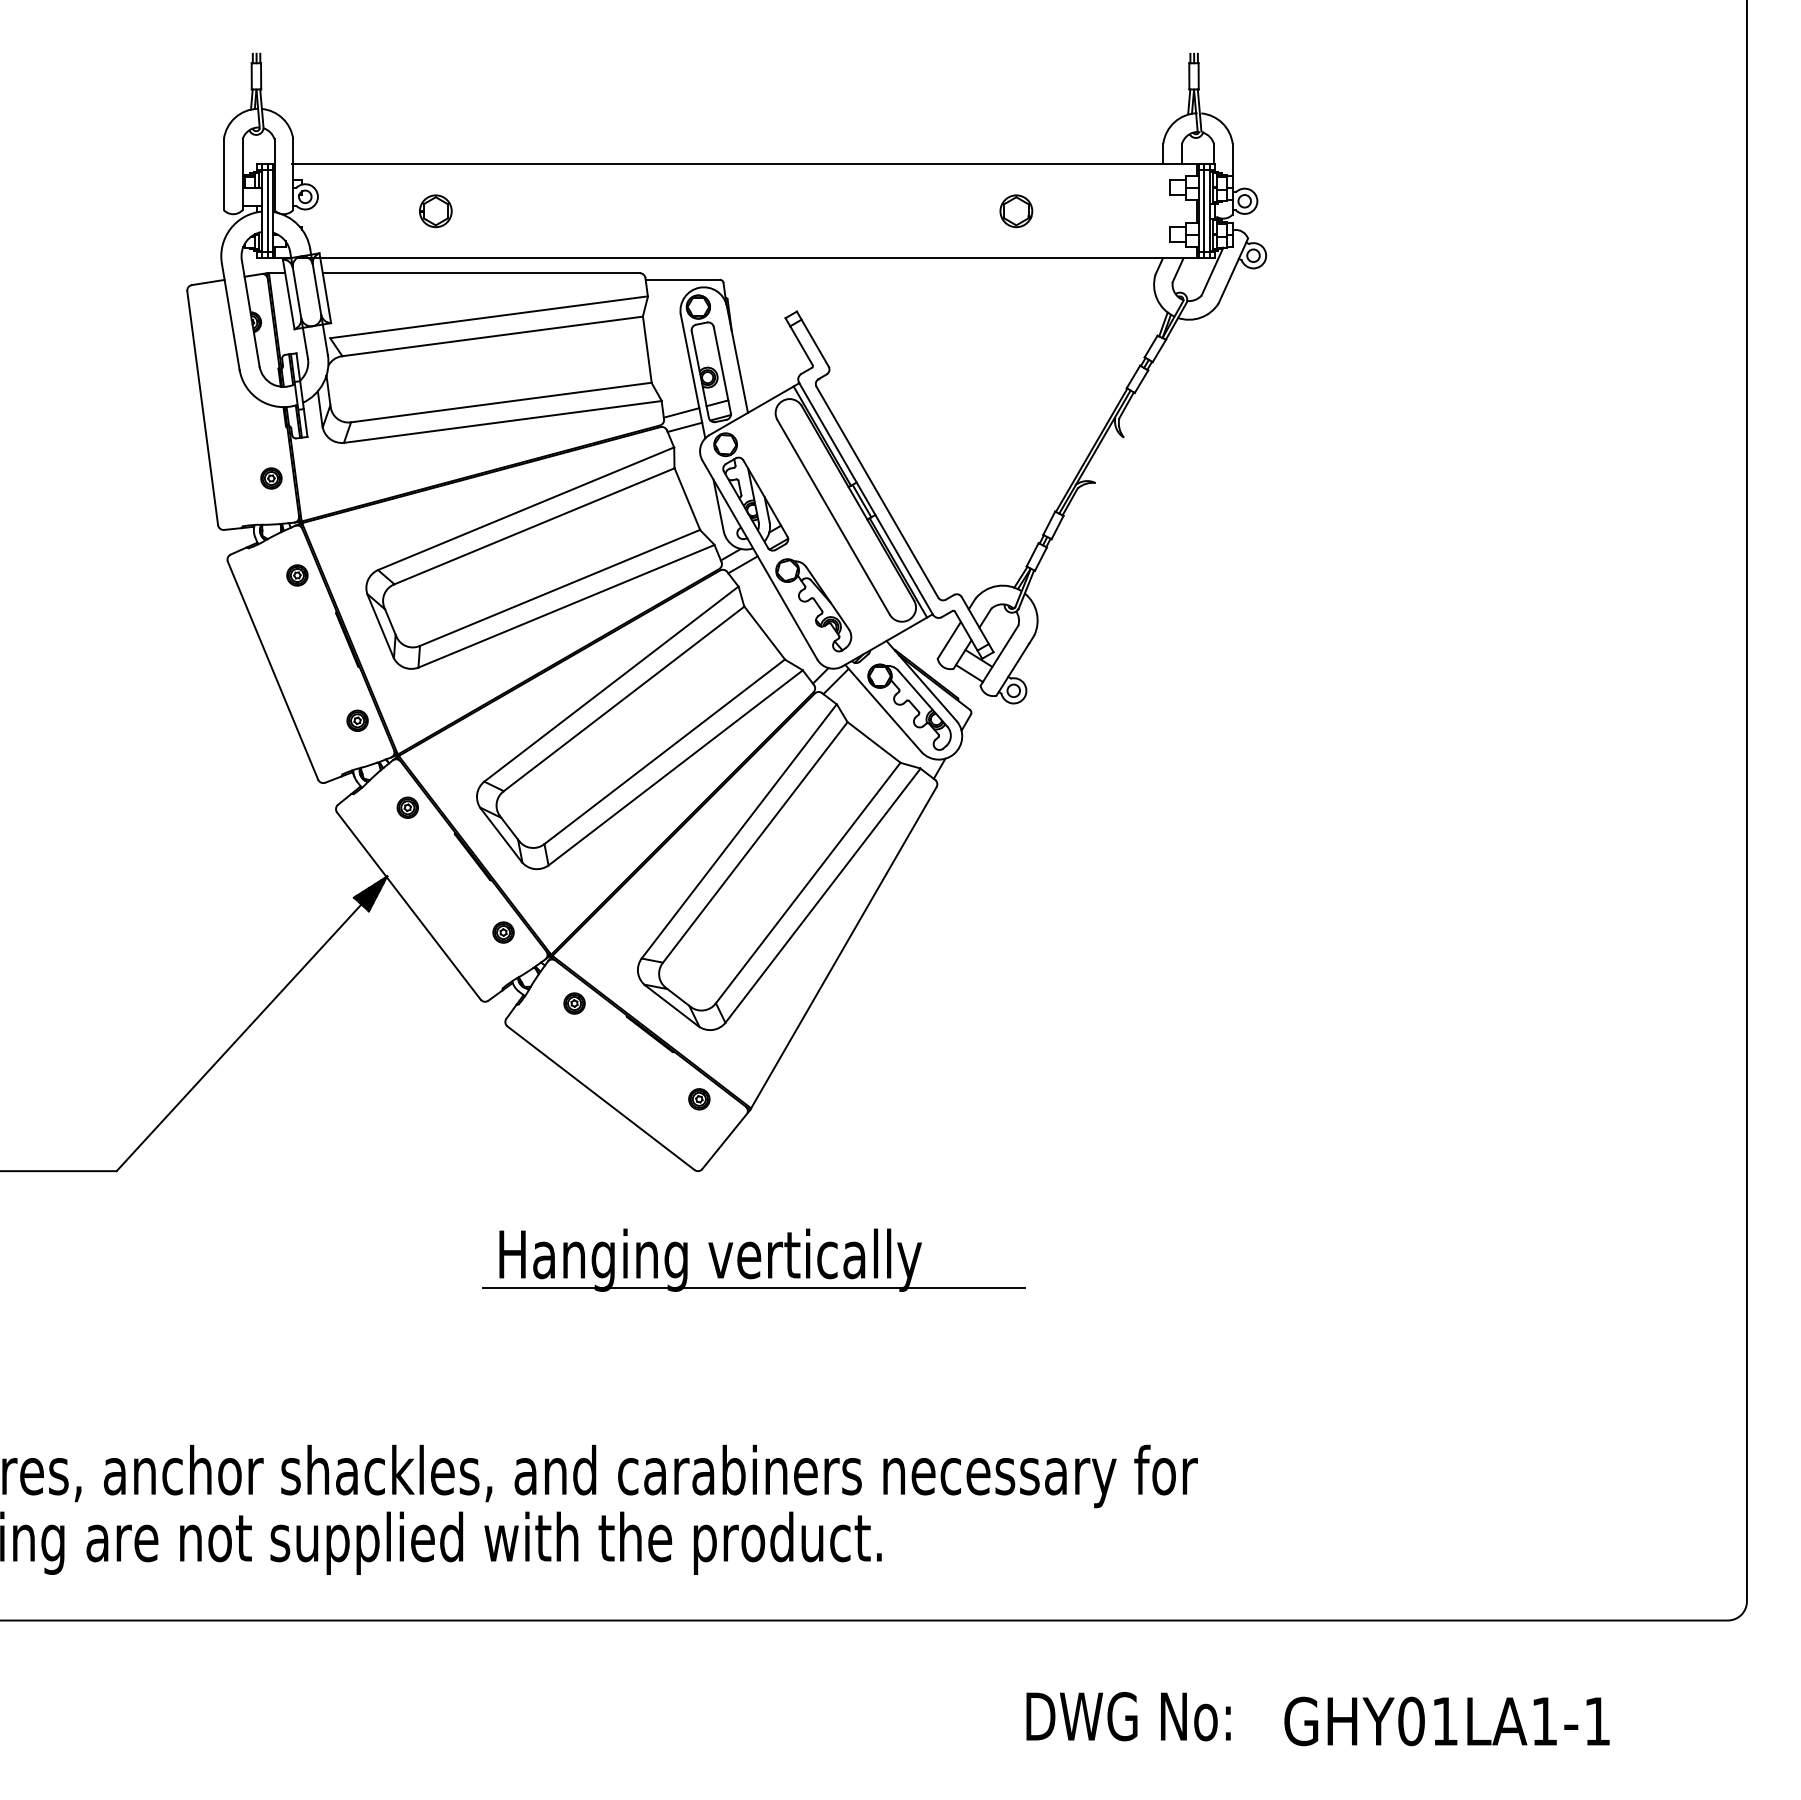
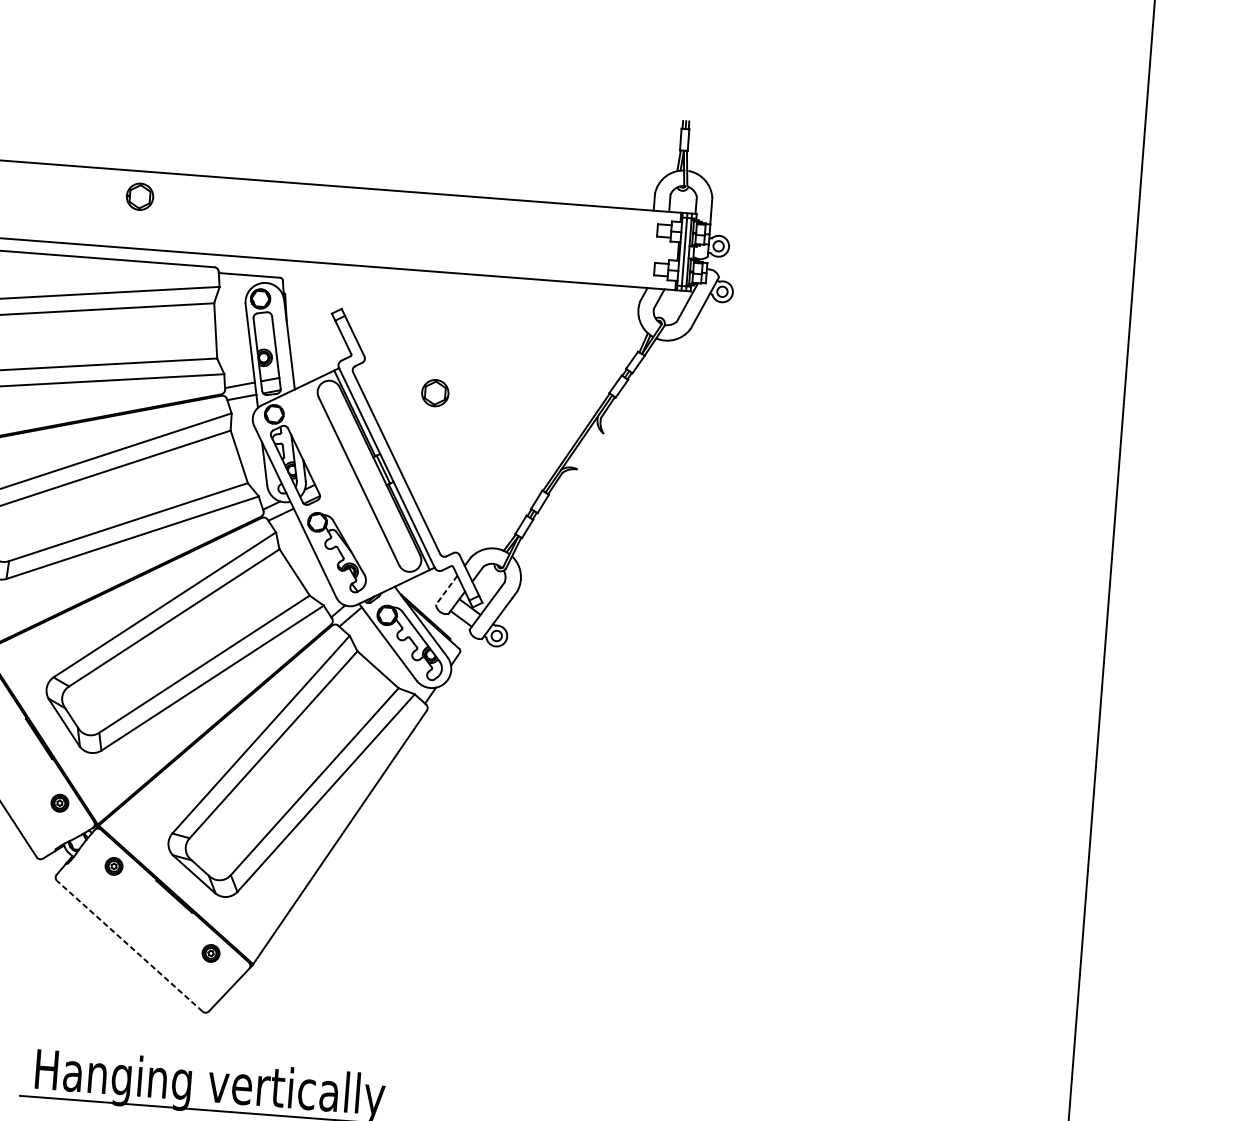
part: (435, 211) -> (139, 196), moved
part: (1016, 211) -> (435, 393), moved
line: (949, 640) -> (446, 590), solid -> dashed
line: (601, 1098) -> (130, 946), solid -> dashed

